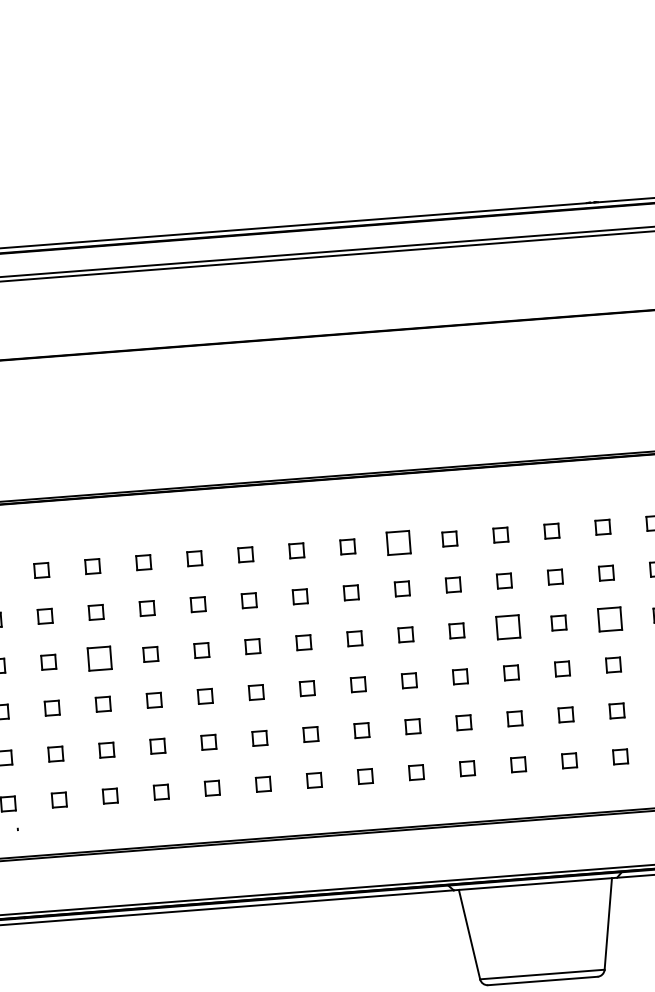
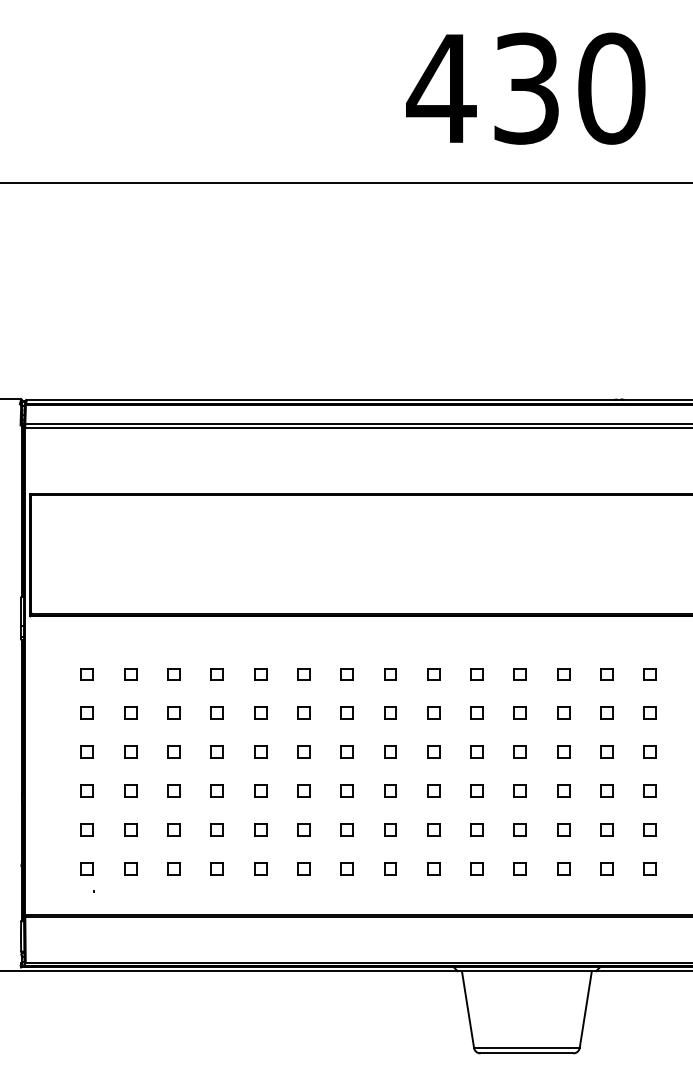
part: (398, 543) -> (433, 674), size x0.62
part: (609, 618) -> (606, 751), size x0.62
part: (506, 625) -> (519, 751), size x0.62
part: (99, 657) -> (173, 751), size x0.62

